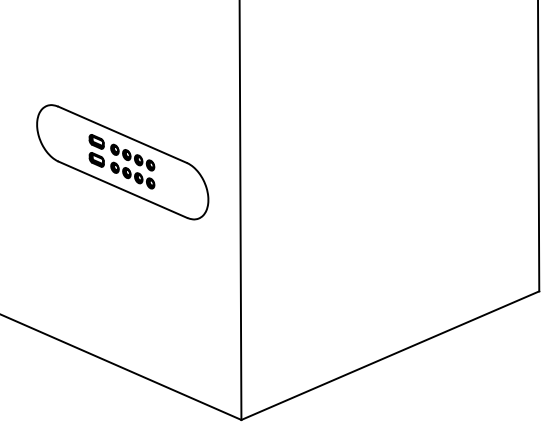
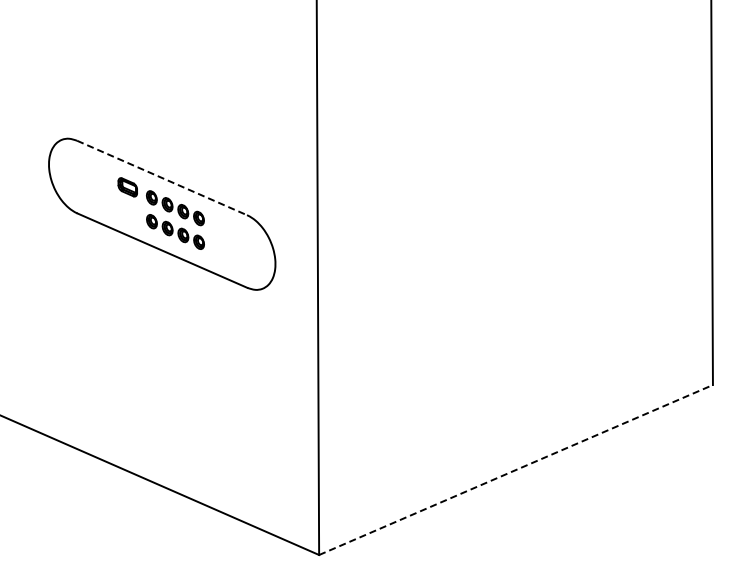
line: (122, 134) -> (162, 177), solid -> dashed
part: (96, 160) -> (127, 211), removed
line: (390, 355) -> (516, 469), solid -> dashed

